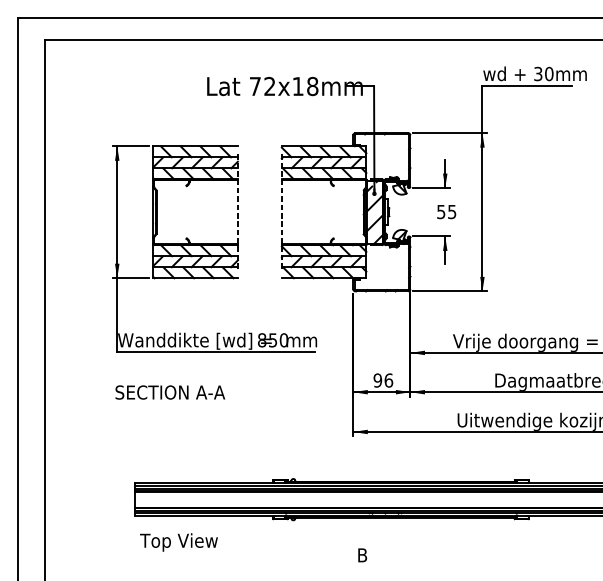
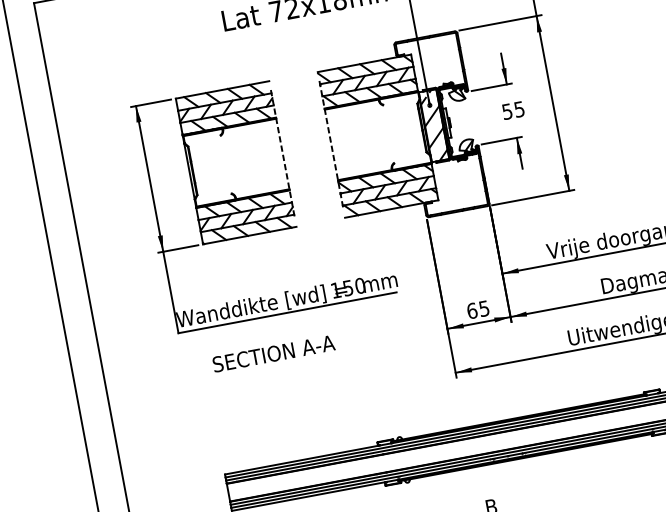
text: (262, 340) -> (336, 290), 850 -> 150
text: (383, 380) -> (478, 309), 96 -> 65
text: (170, 392) -> (274, 353), moved

